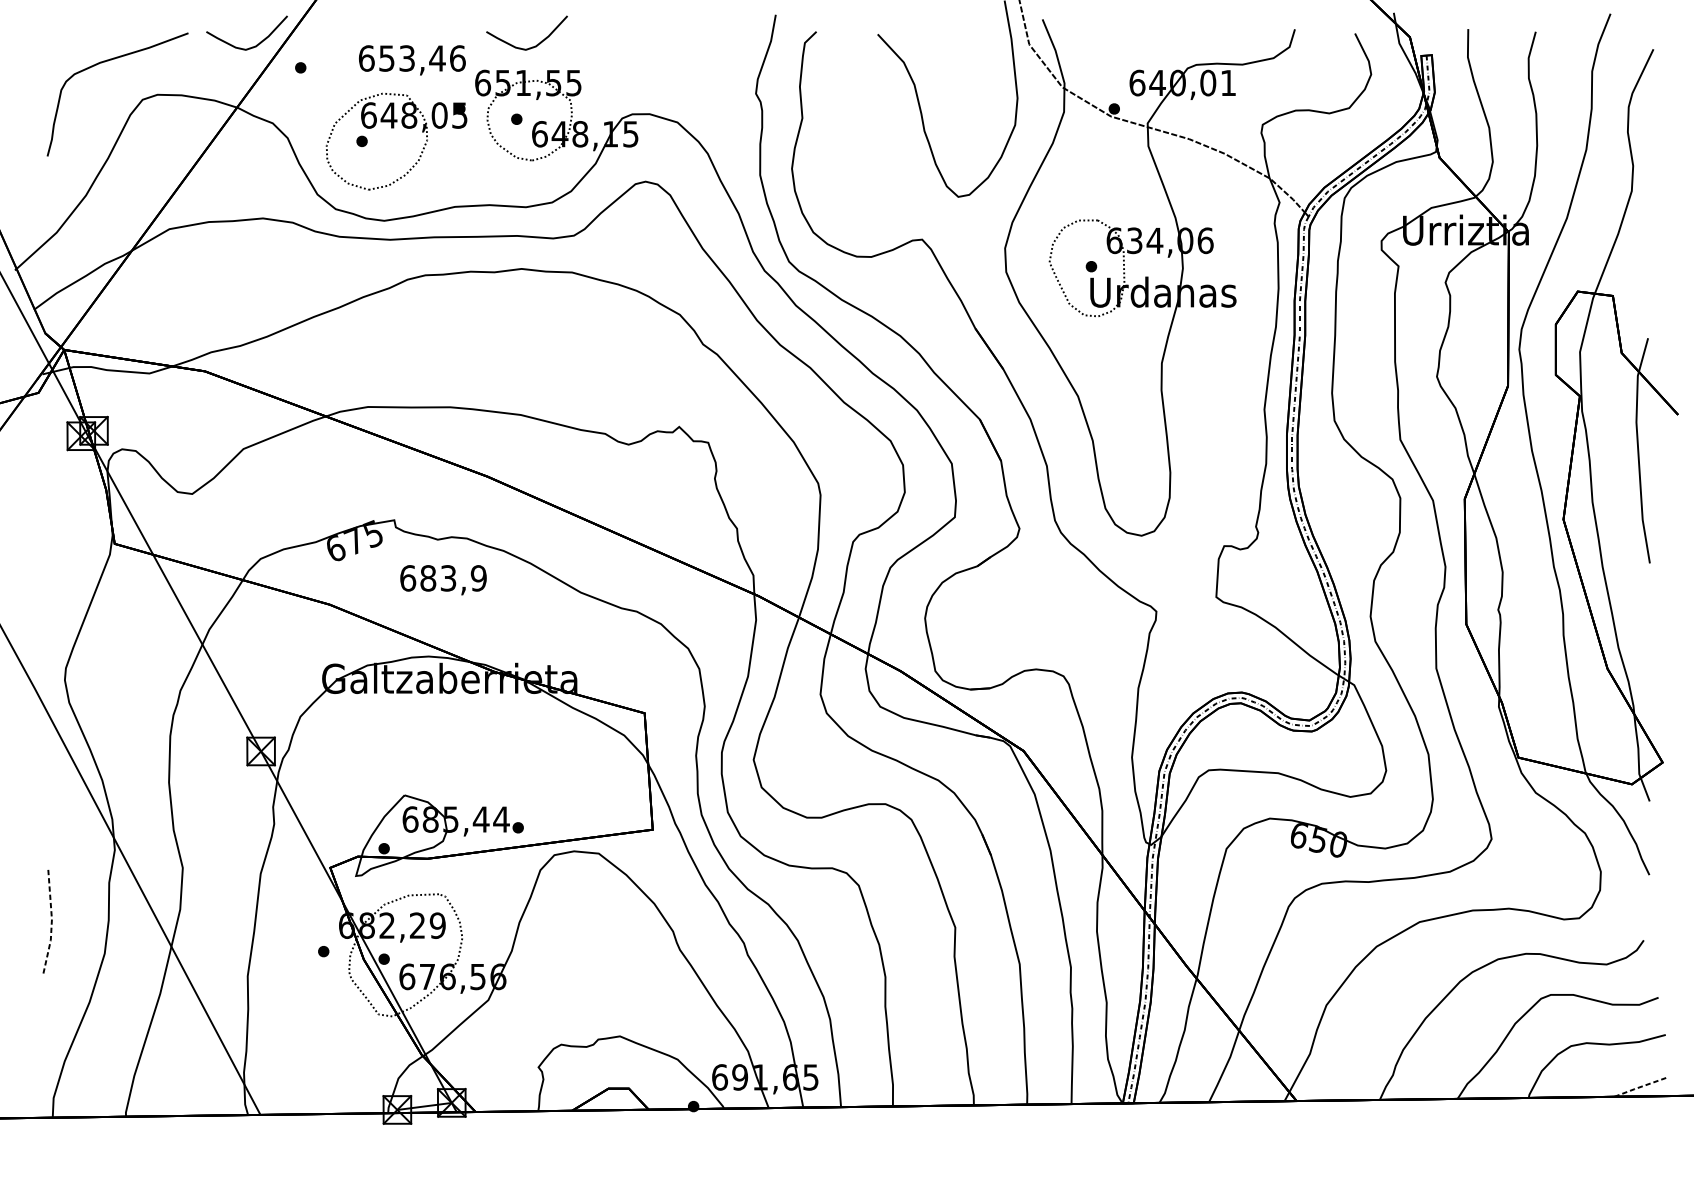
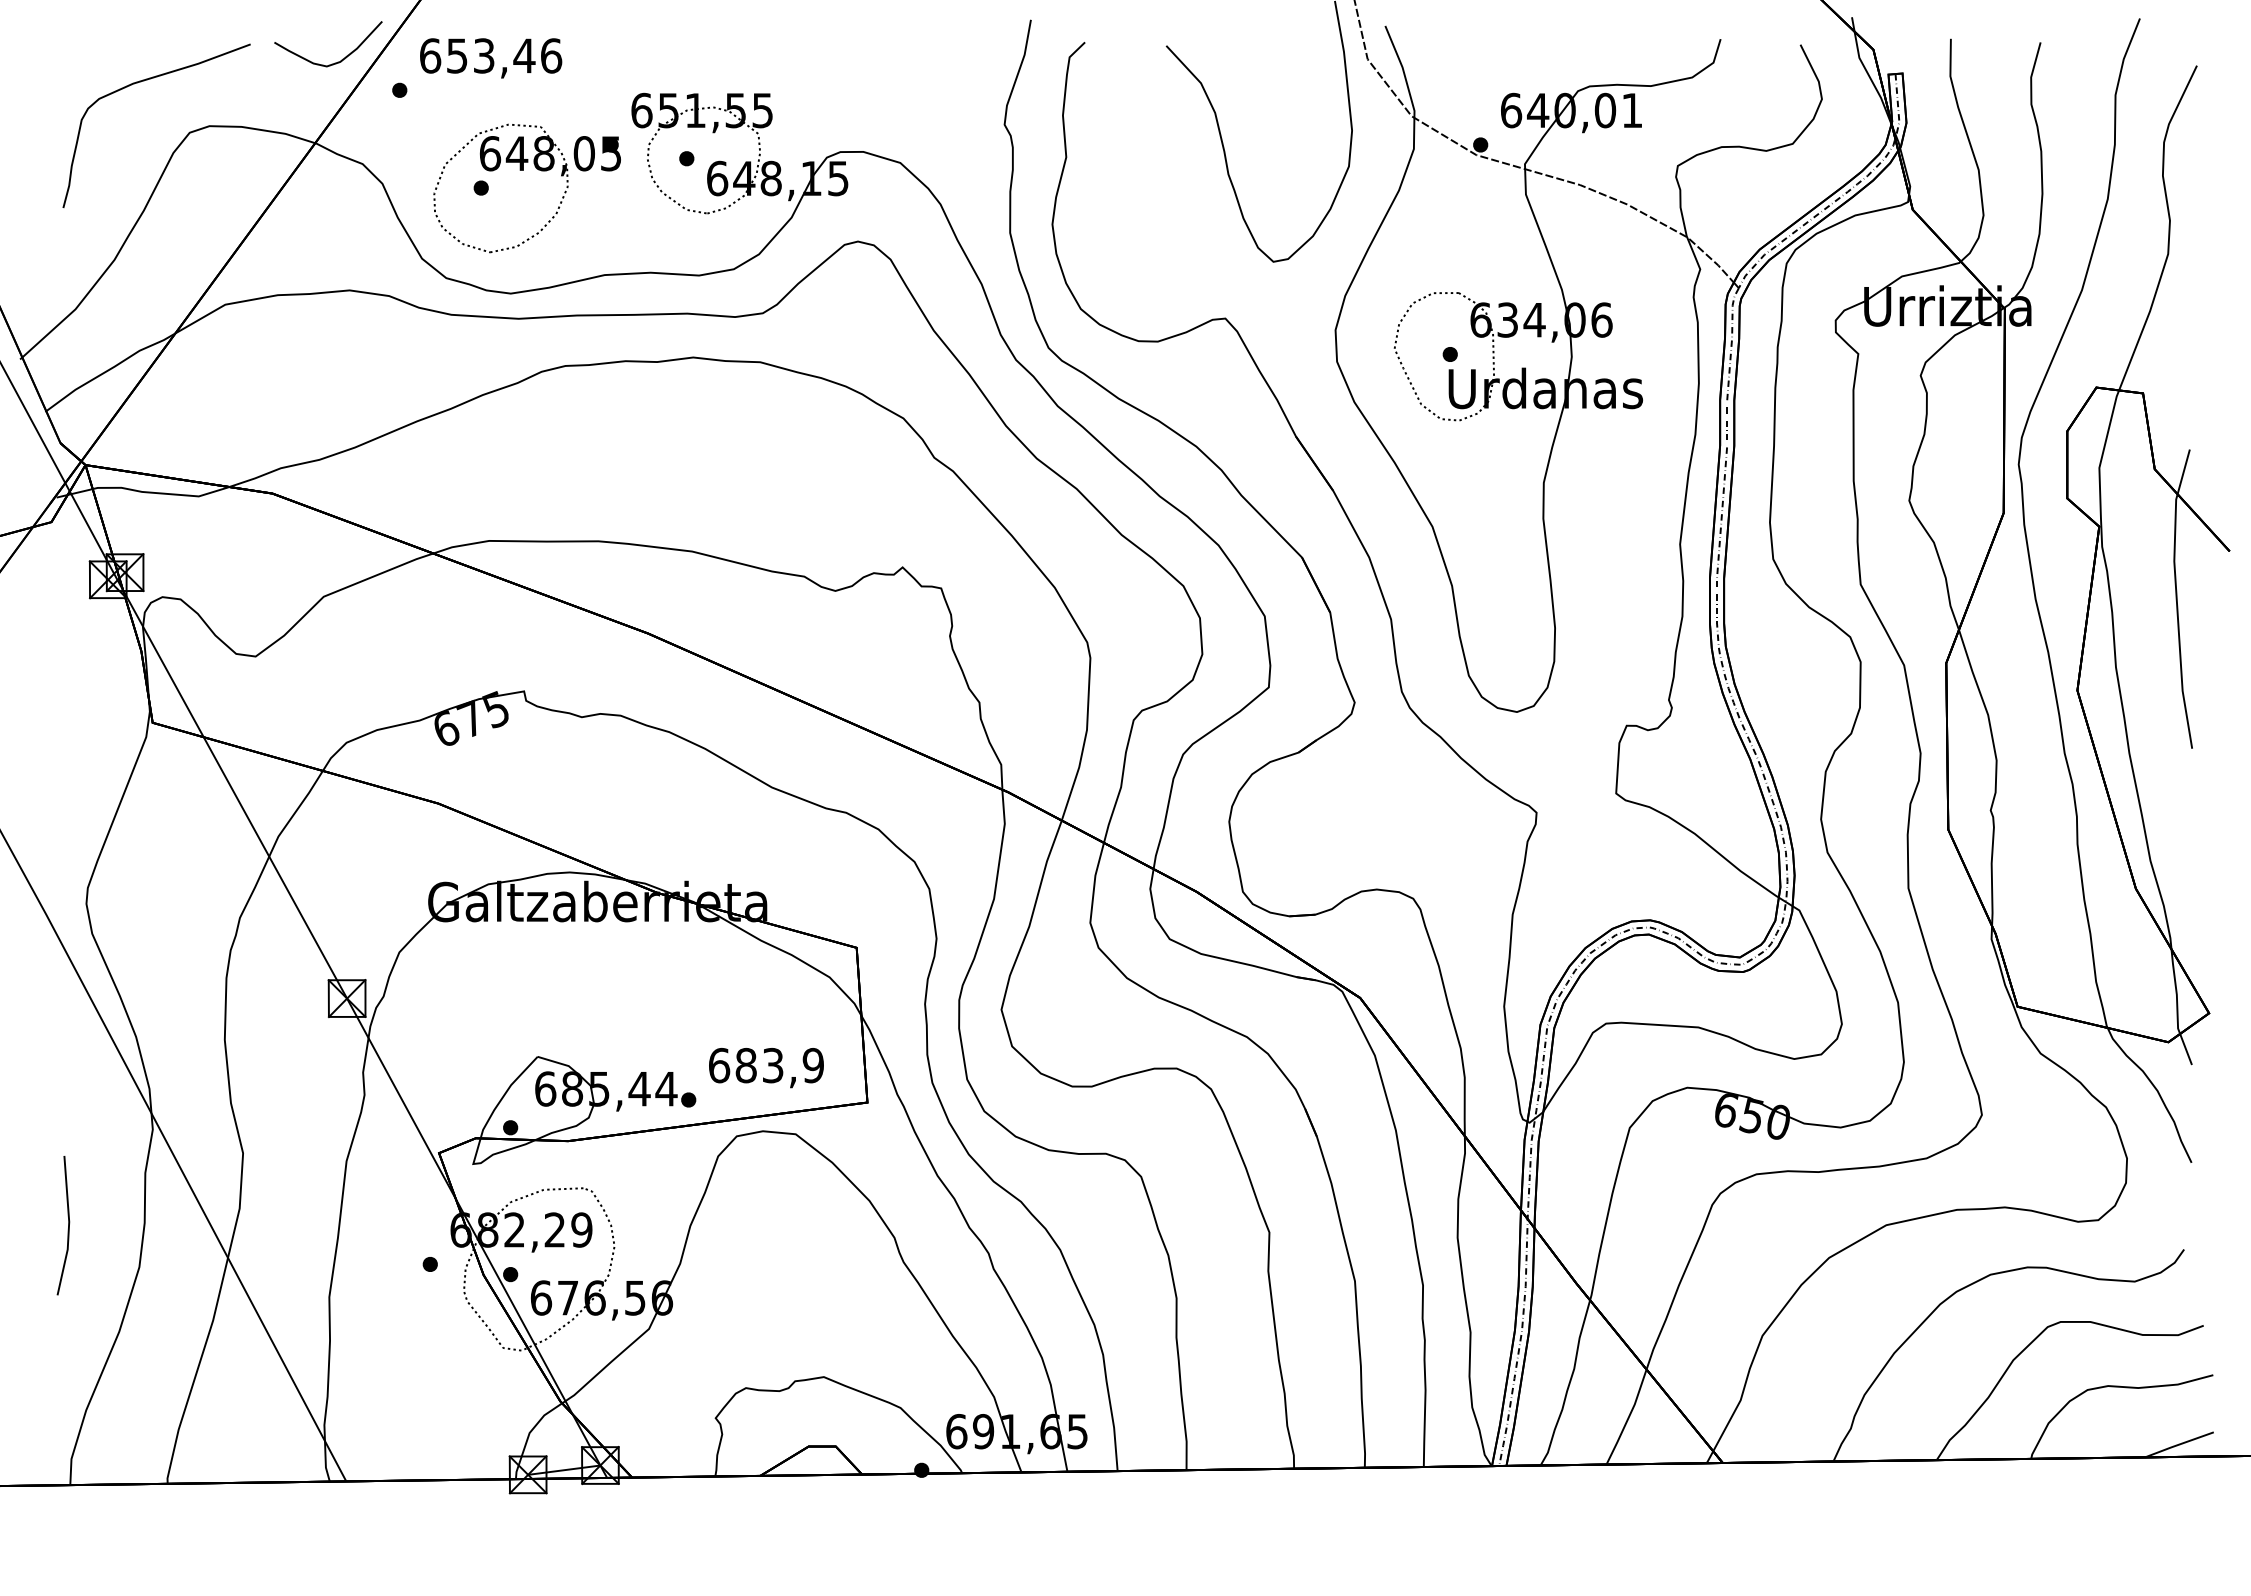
curve: (533, 46) -> (709, 61), removed
text: (412, 60) -> (491, 58), moved
text: (443, 580) -> (766, 1068), moved
line: (52, 922) -> (69, 1225), dashed -> solid
line: (1639, 1087) -> (2178, 1444), dashed -> solid

